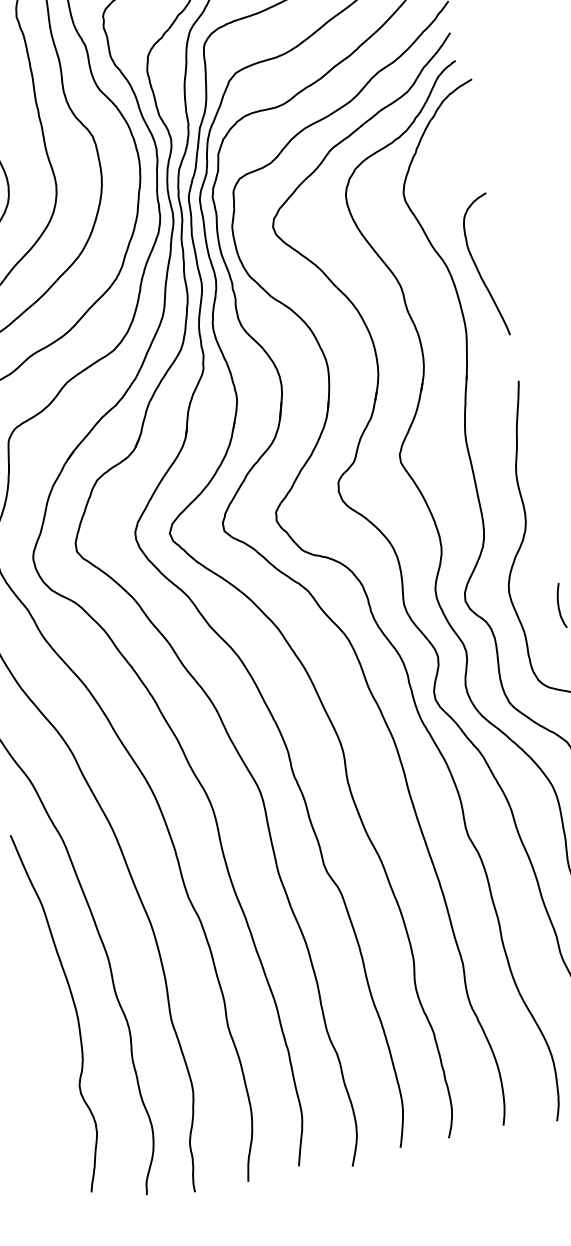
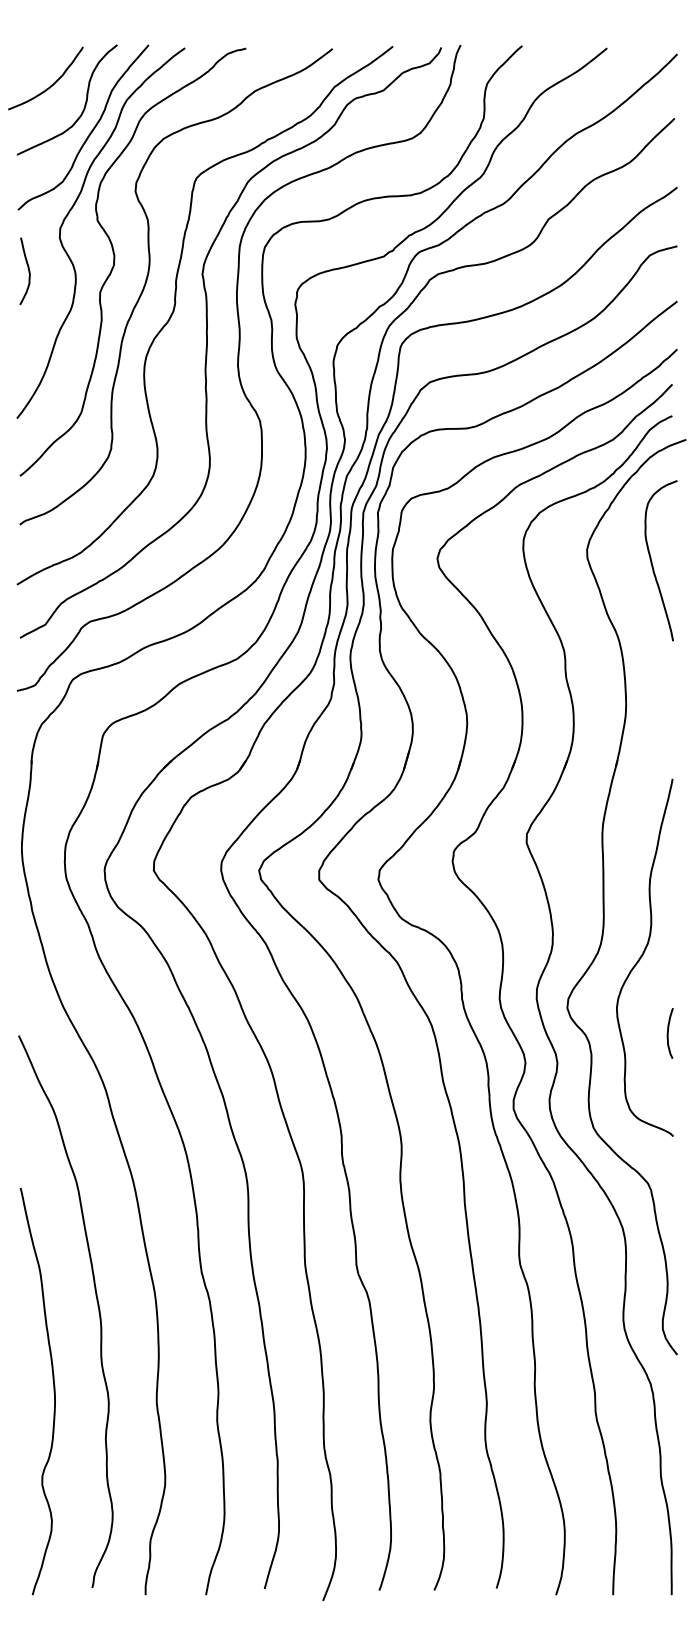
curve: (478, 268) -> (652, 561), moved
curve: (74, 1009) -> (53, 1391), moved

